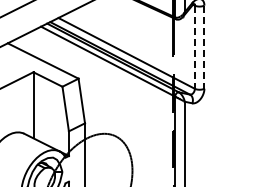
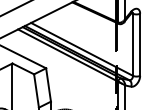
line: (194, 47) -> (132, 45), dashed -> solid
line: (204, 47) -> (140, 45), dashed -> solid

